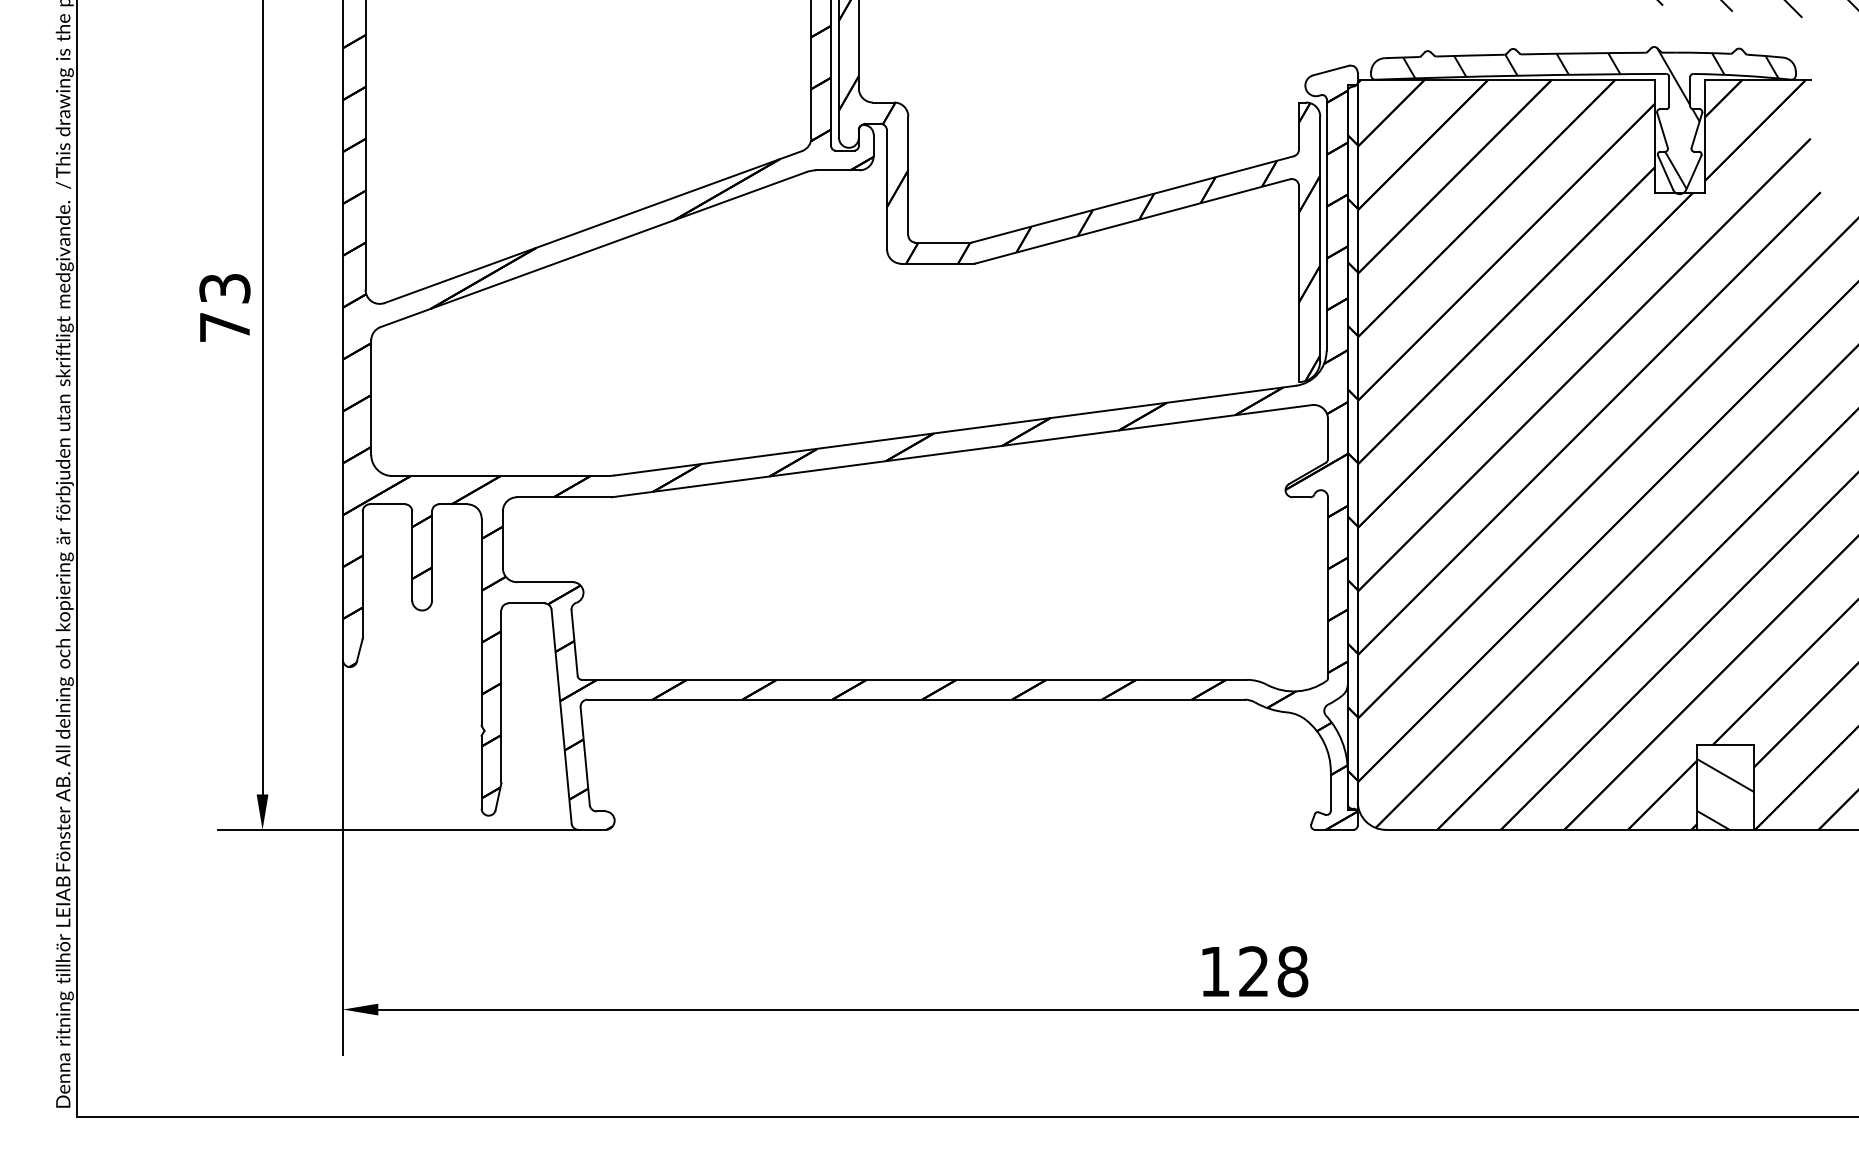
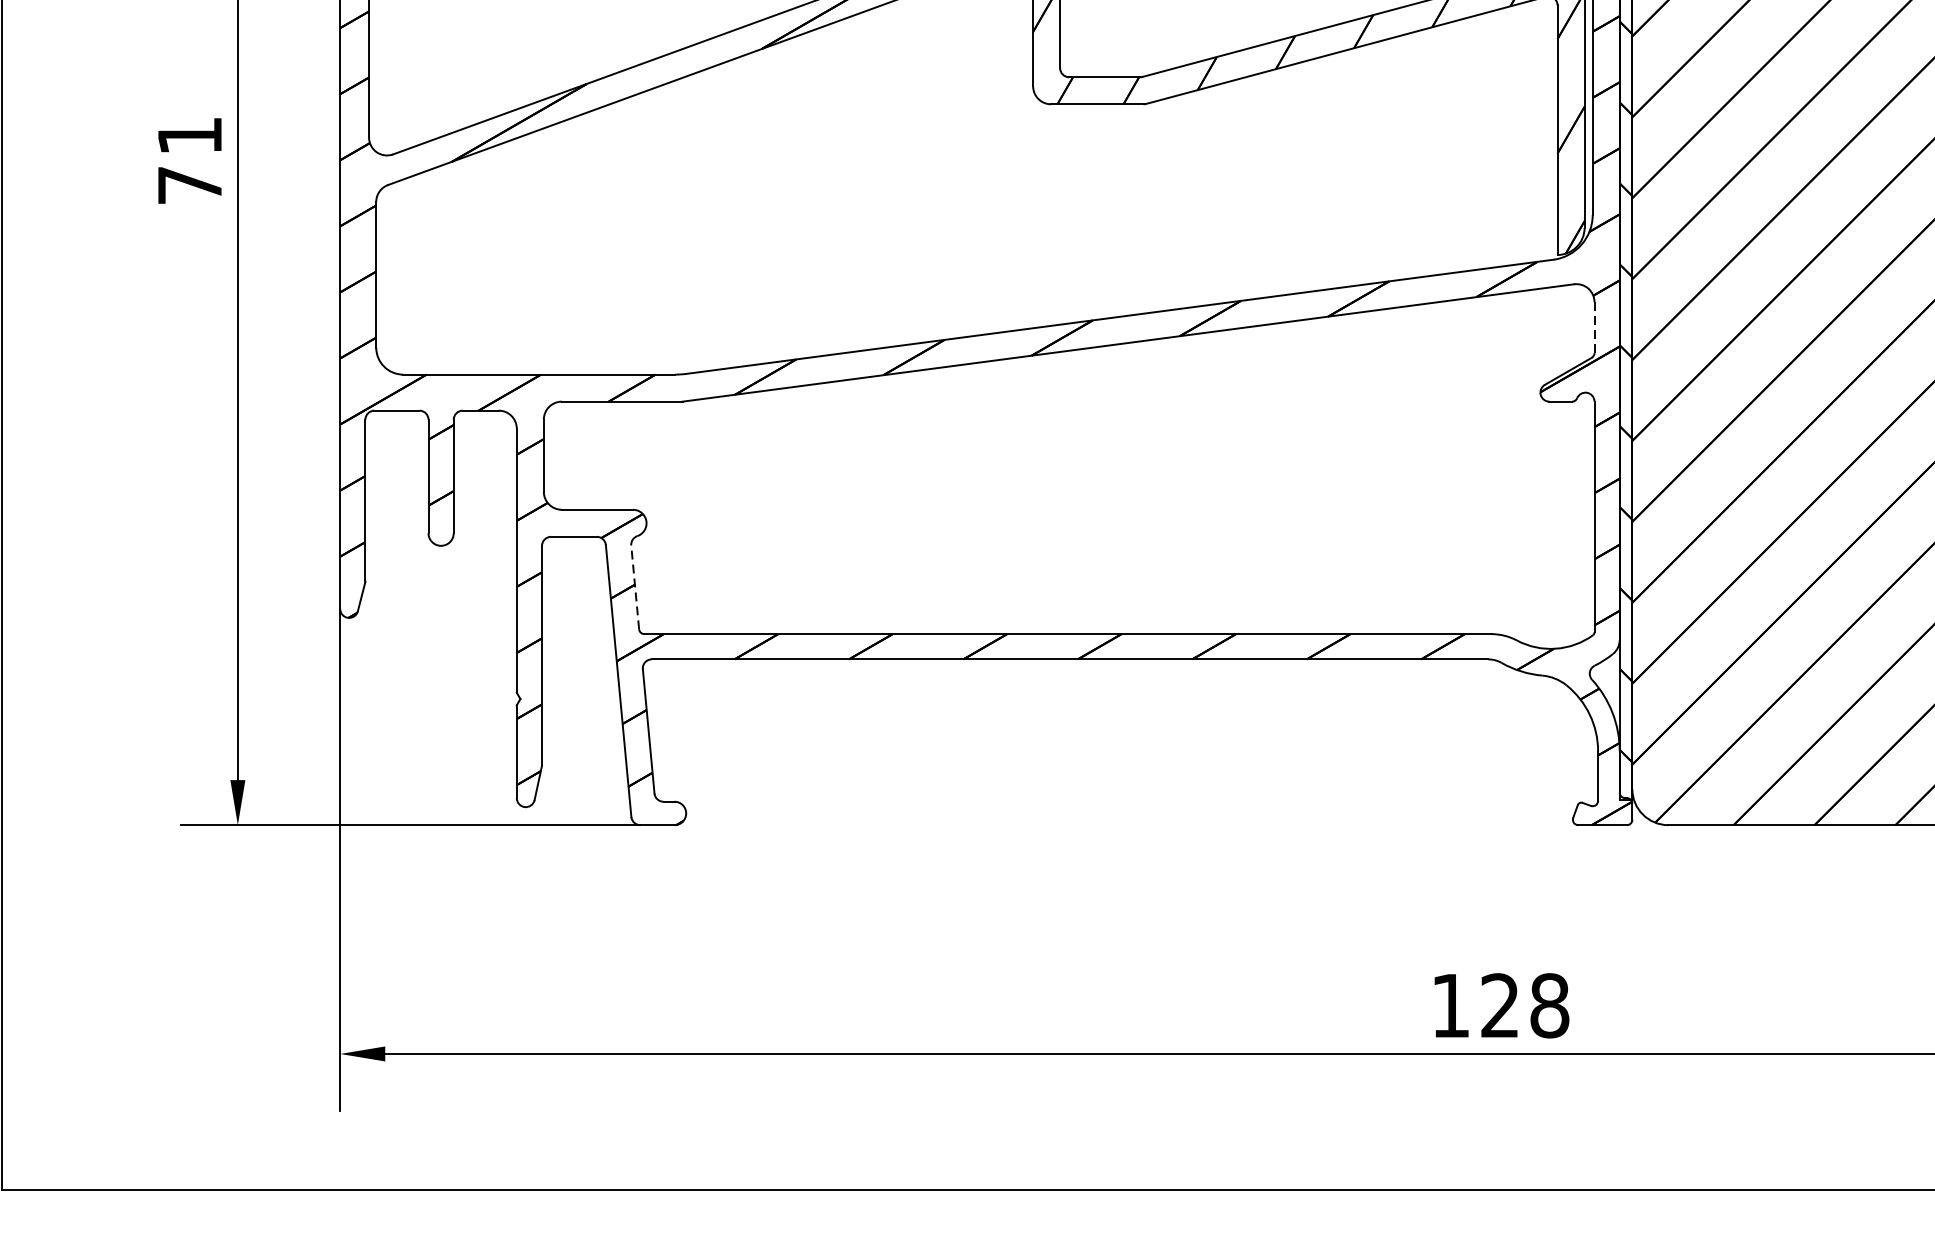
text: (224, 288) -> (189, 135), 73 -> 71
line: (1328, 439) -> (1595, 328), solid -> dashed
line: (574, 642) -> (635, 586), solid -> dashed

